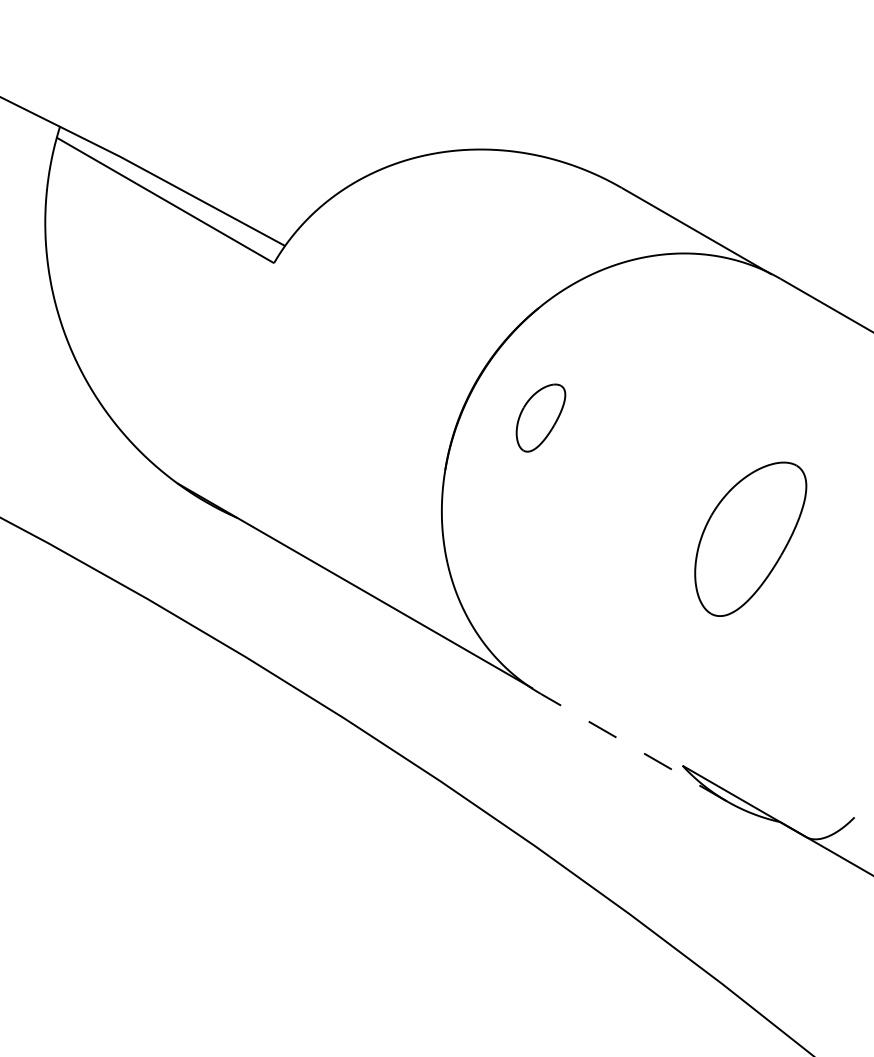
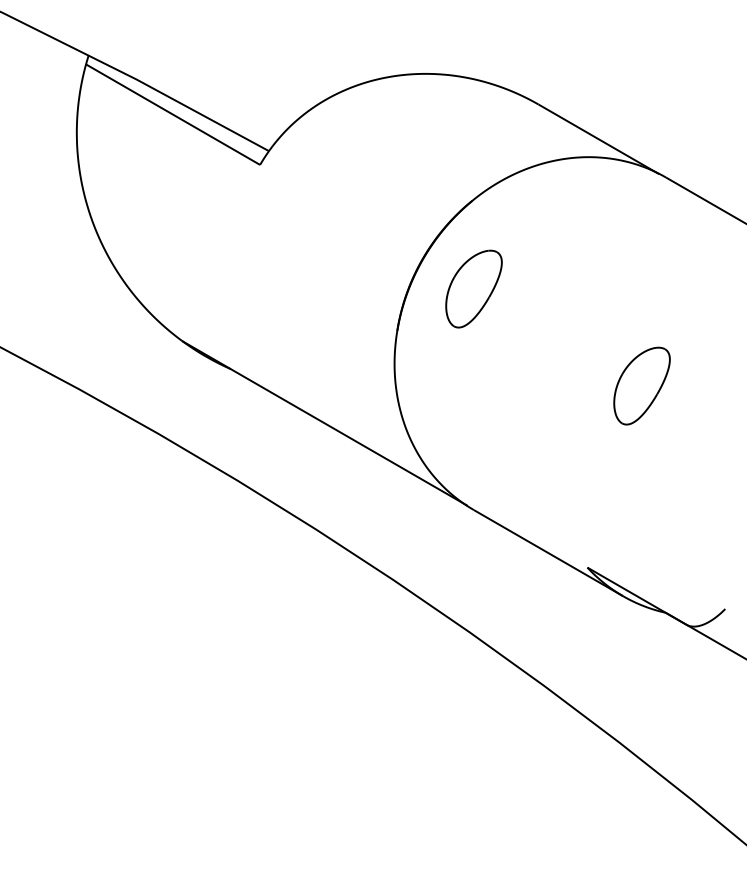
part: (540, 417) -> (473, 288), size x1.43
part: (750, 538) -> (641, 385), size x0.62
line: (633, 746) -> (548, 552), dashed -> solid

